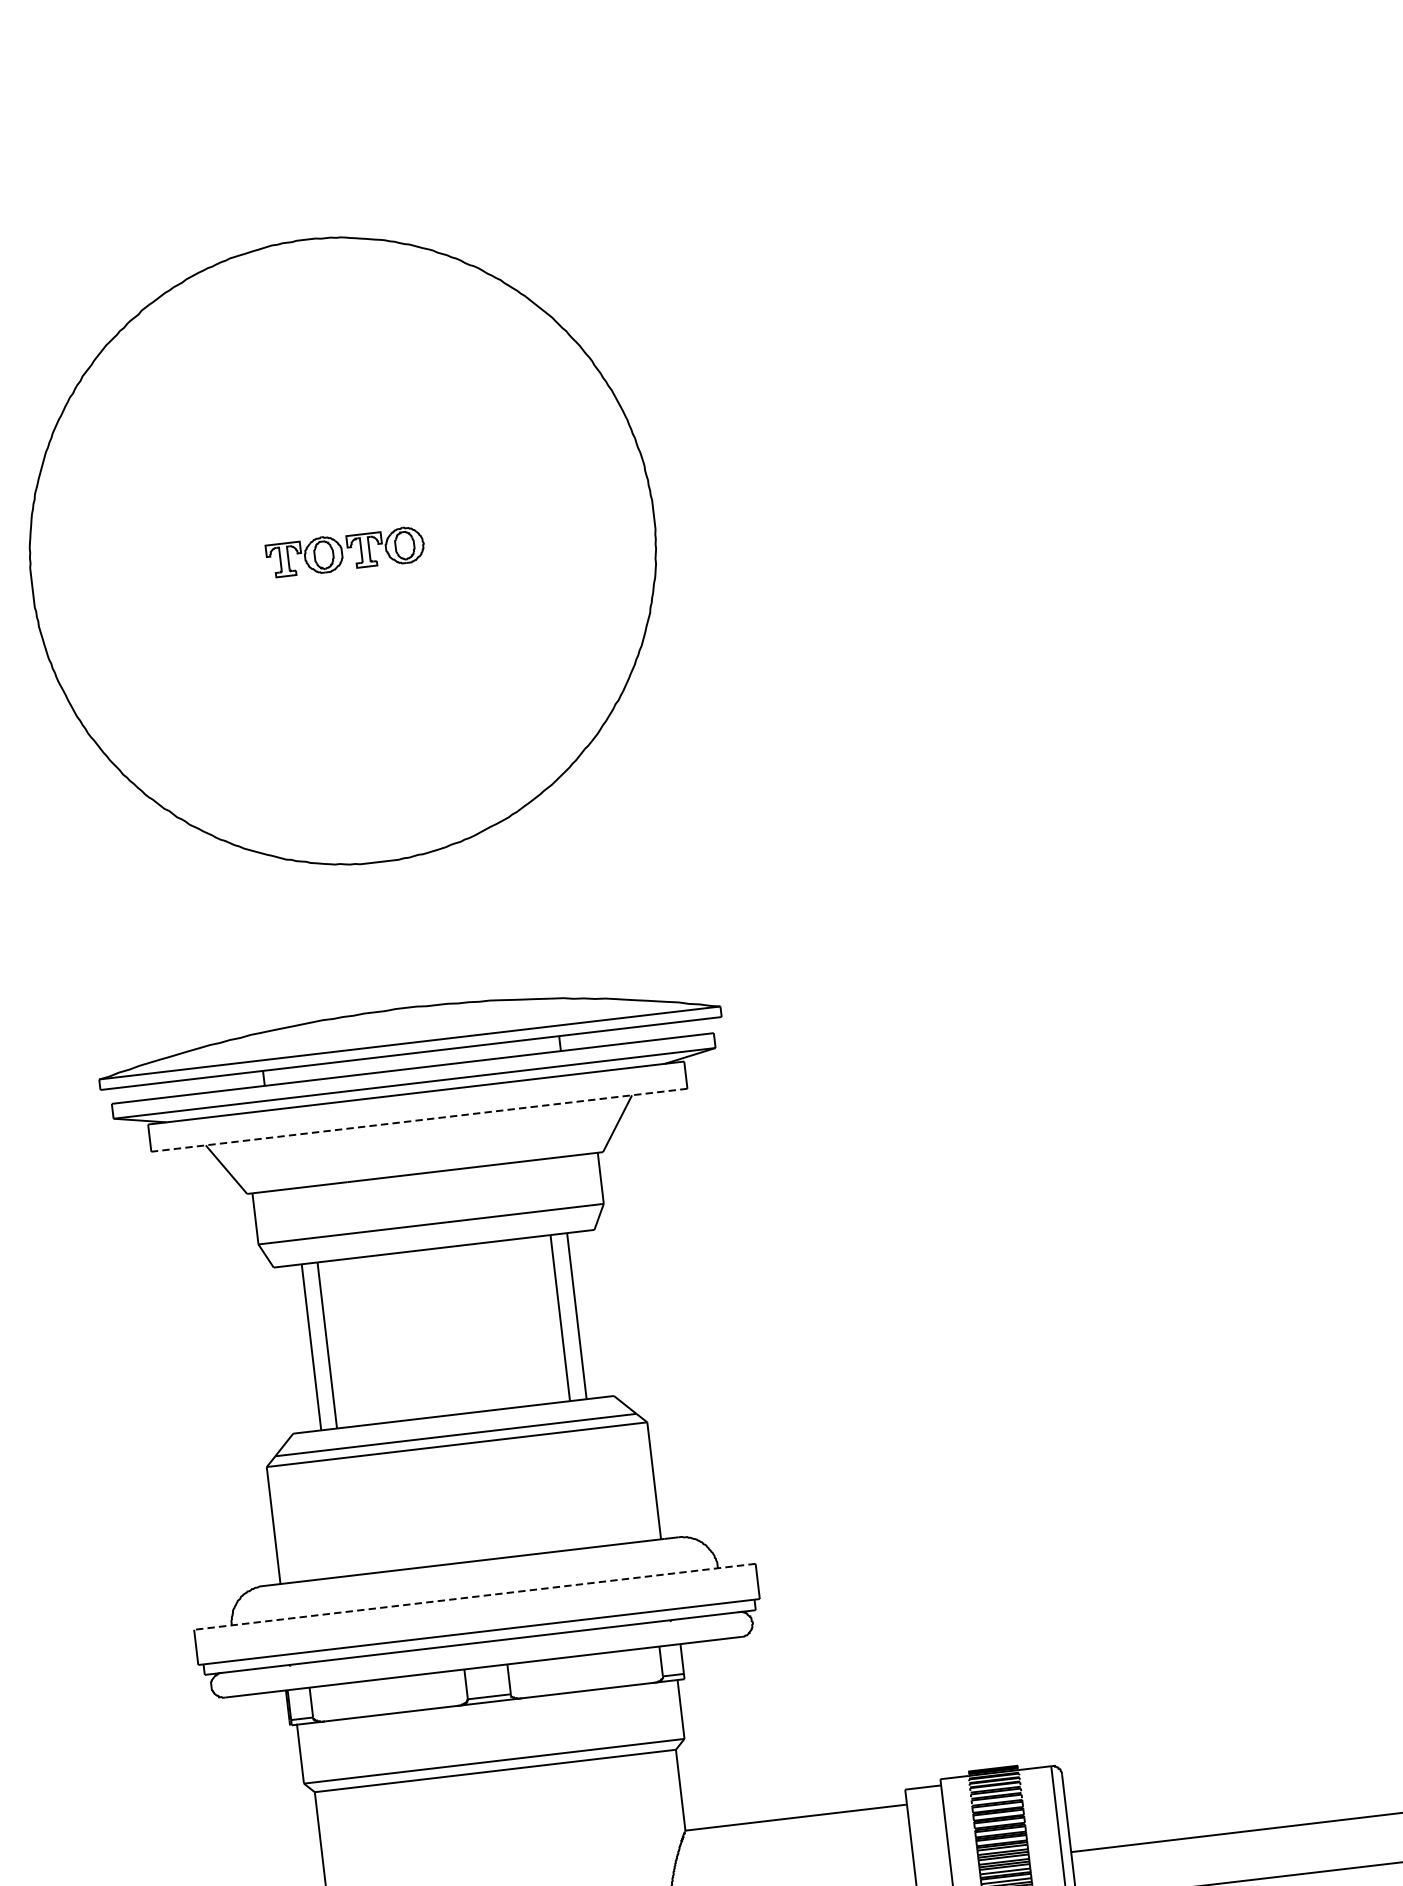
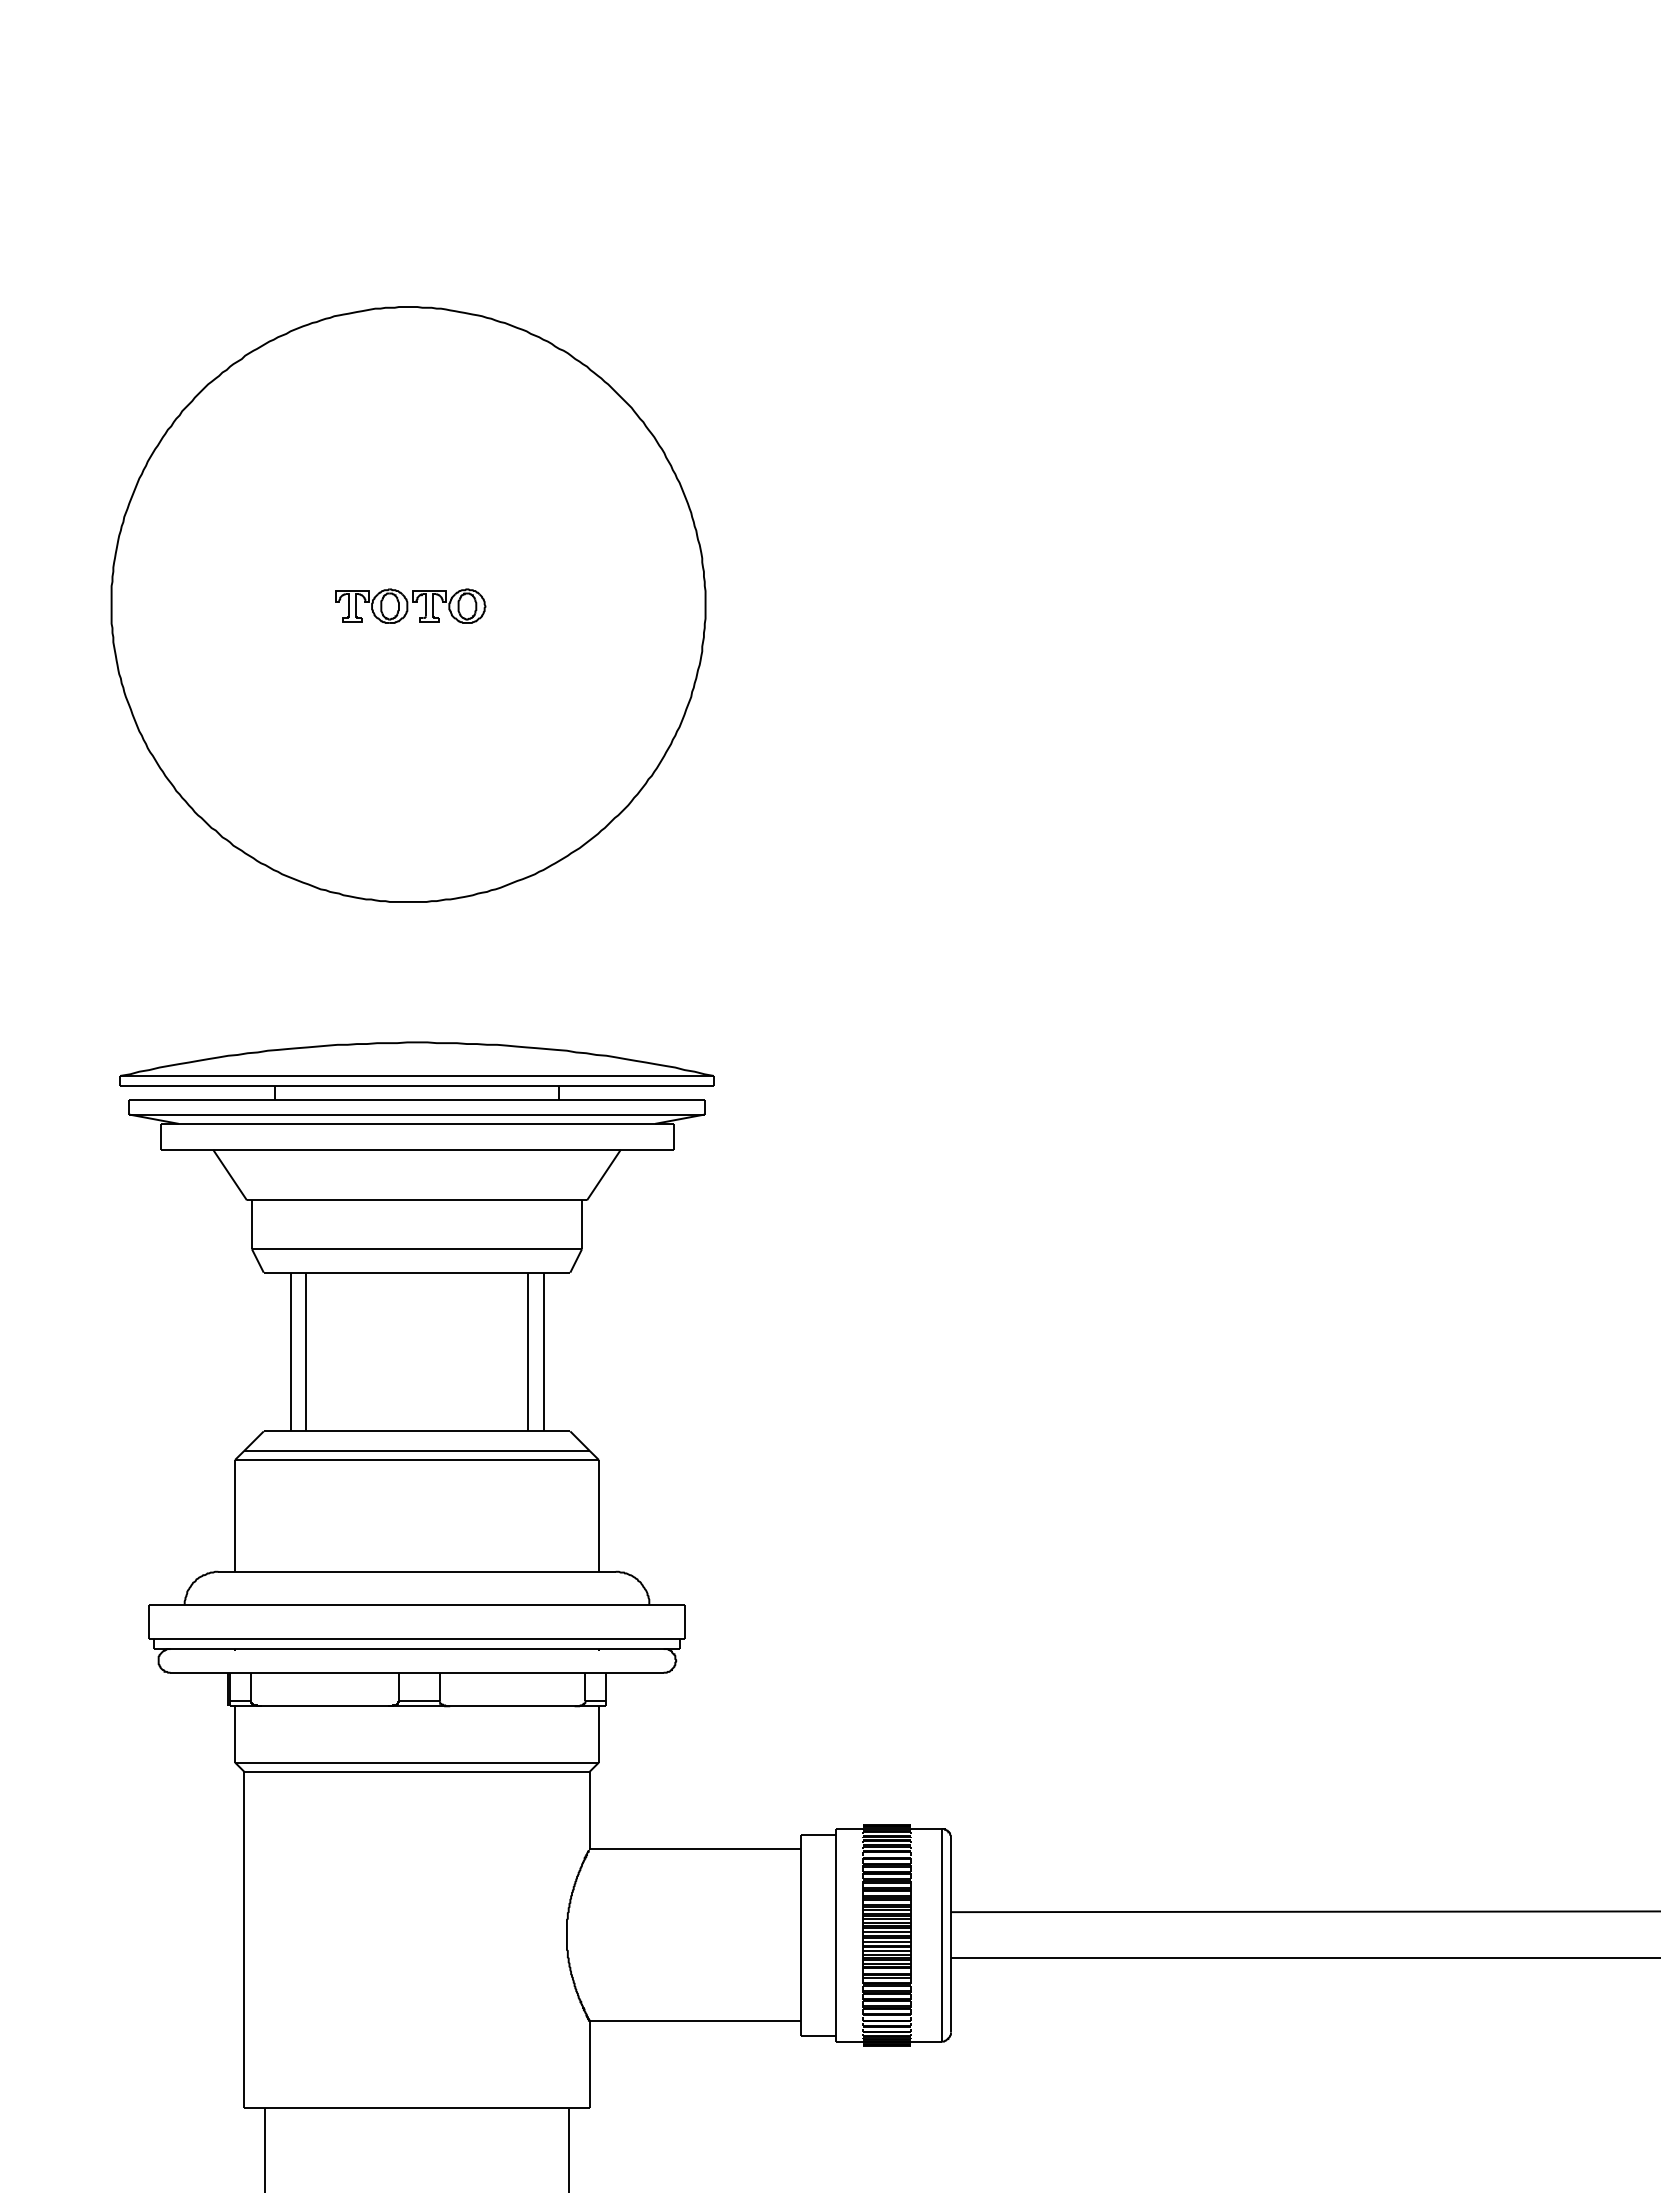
line: (418, 1119) -> (416, 1149), dashed -> solid
line: (474, 1597) -> (416, 1605), dashed -> solid

